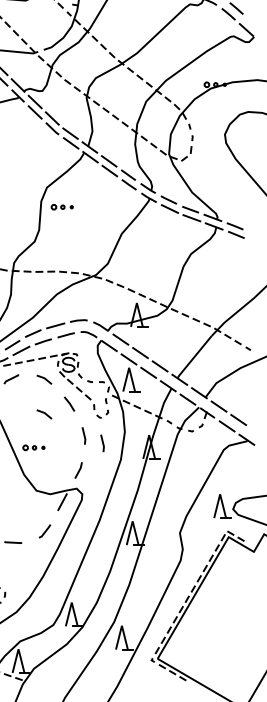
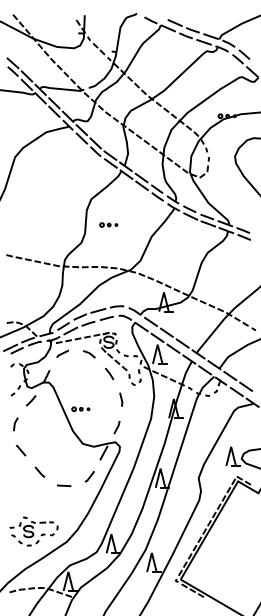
part: (61, 206) -> (108, 224), moved
line: (44, 414) -> (89, 382), removed
line: (102, 443) -> (136, 405), removed

